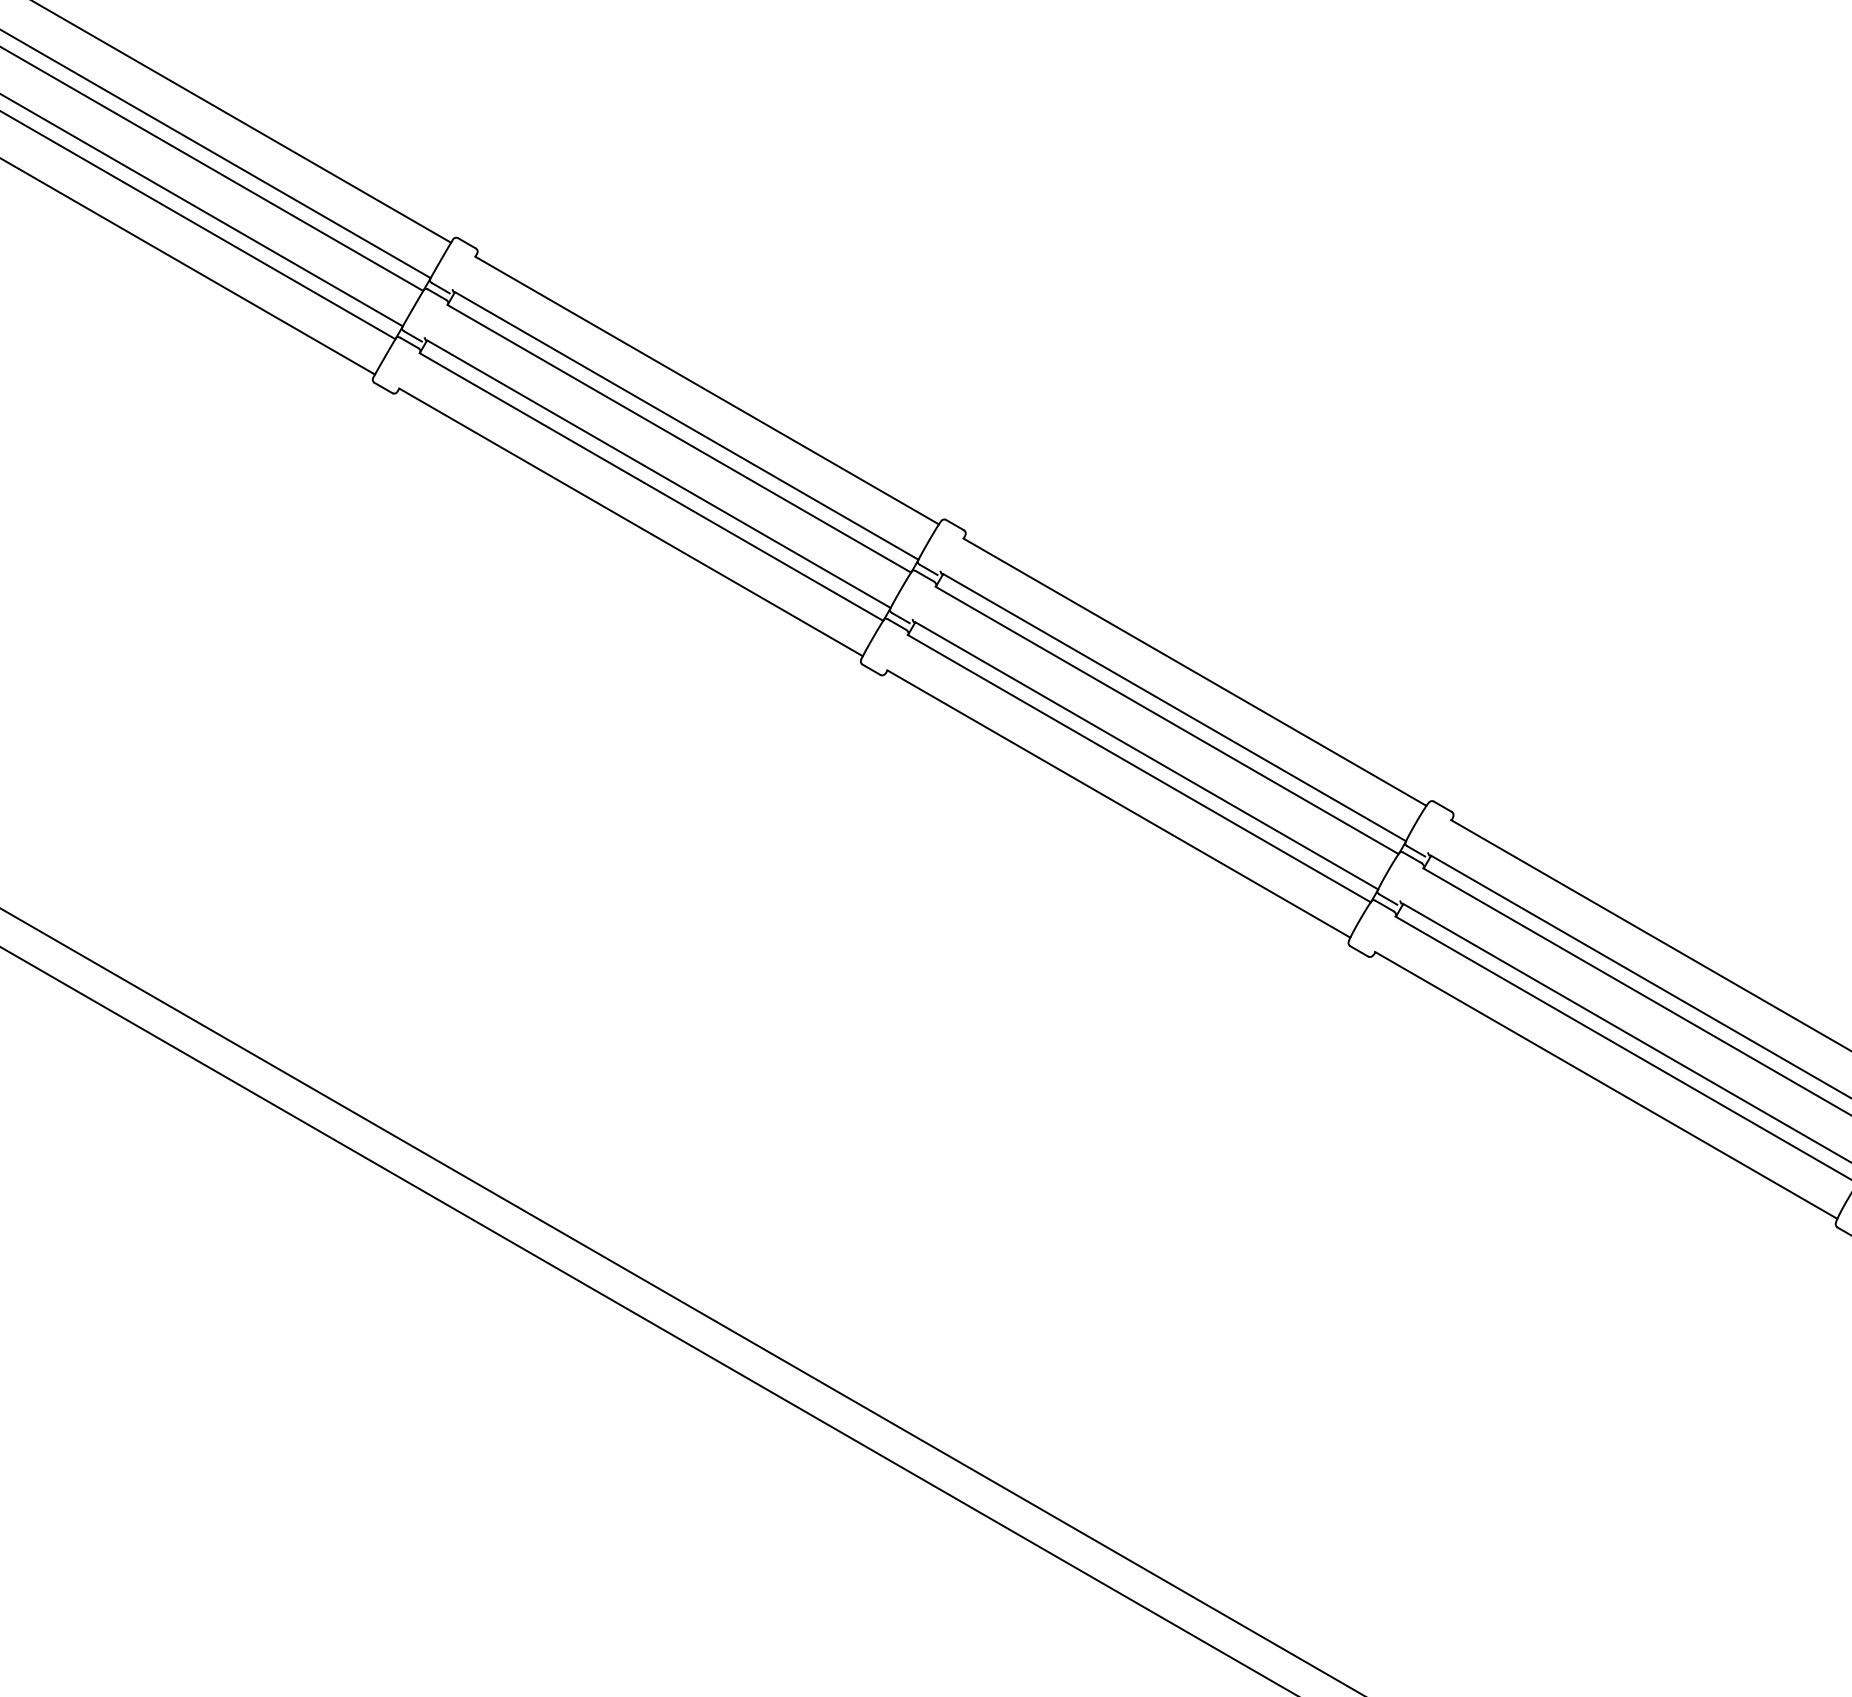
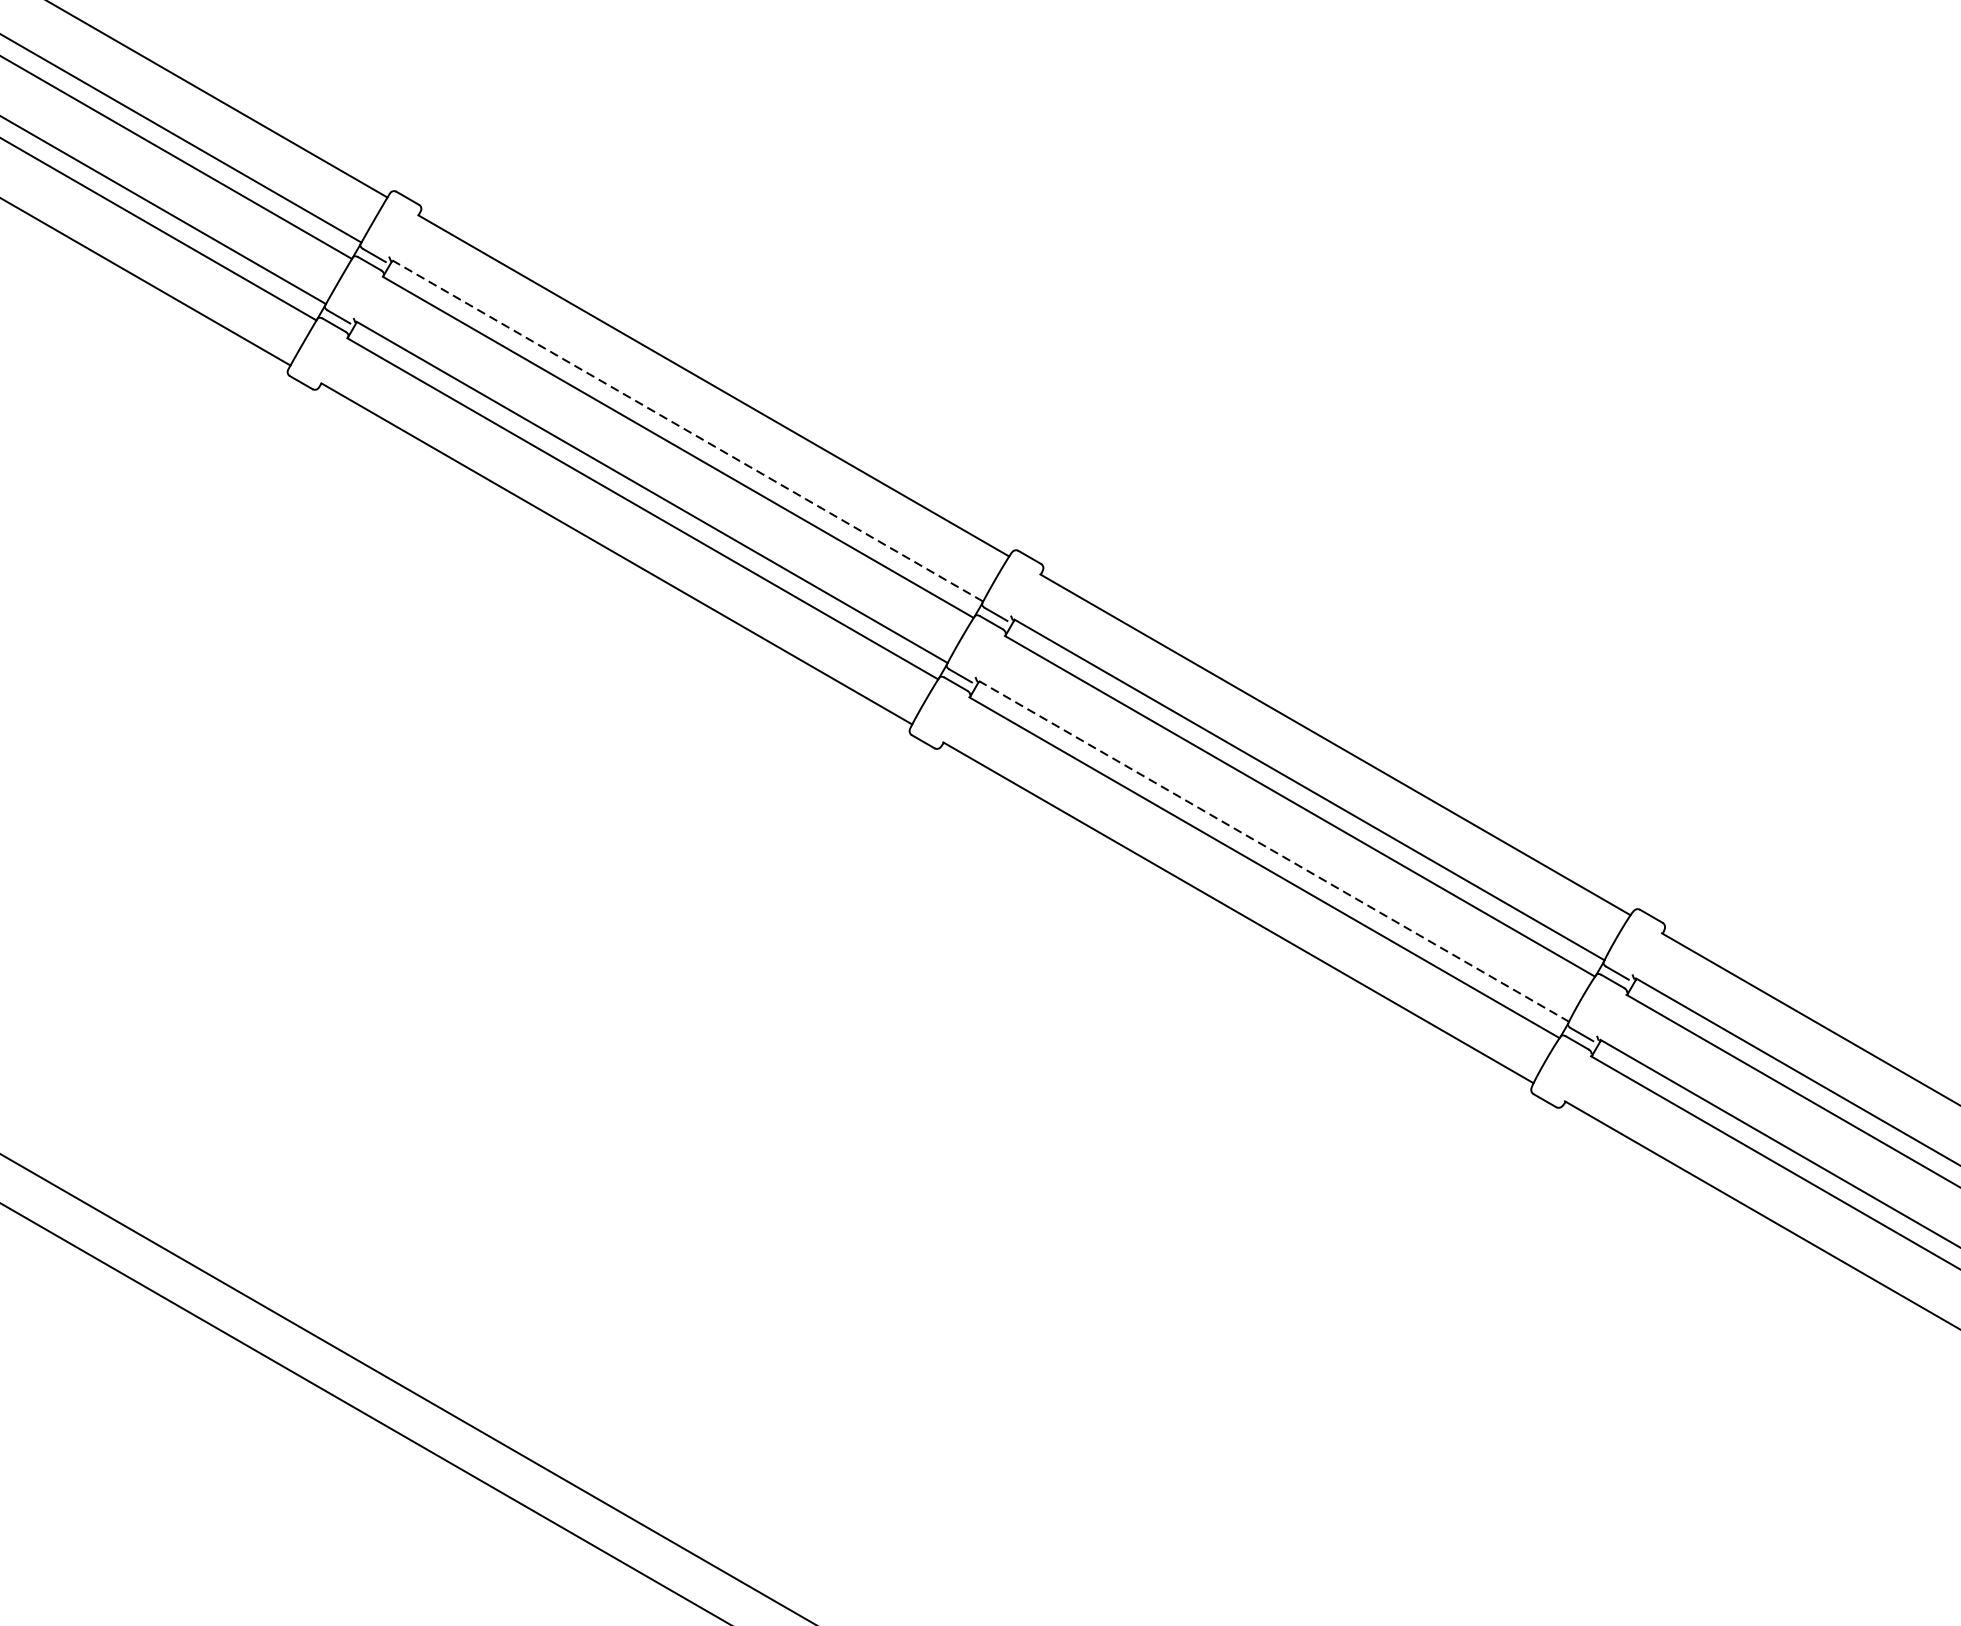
line: (686, 425) -> (687, 430), solid -> dashed
line: (1147, 756) -> (1275, 852), solid -> dashed

